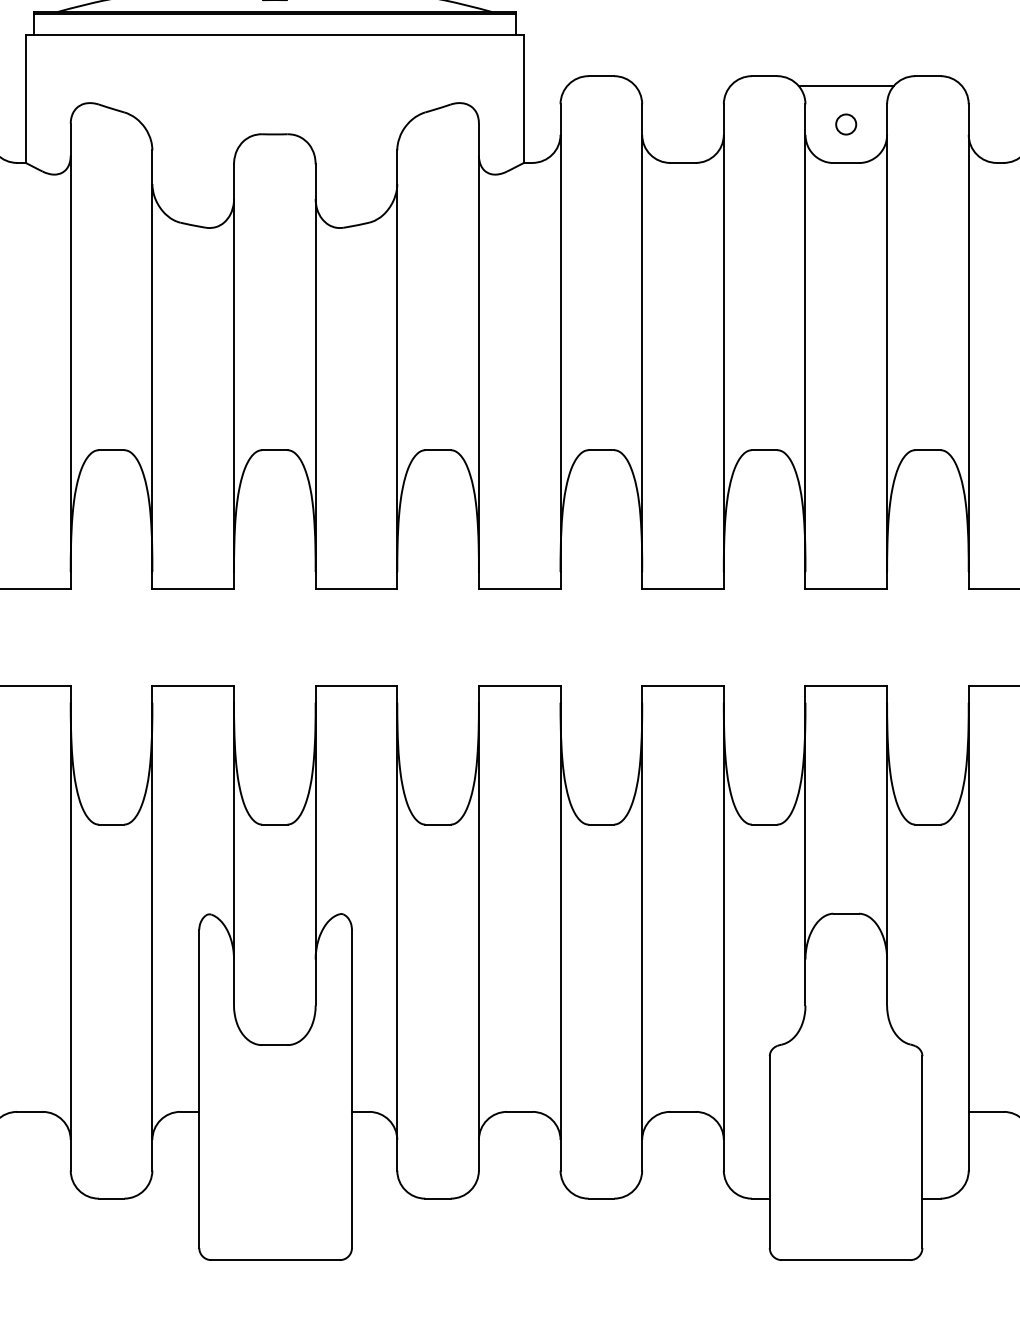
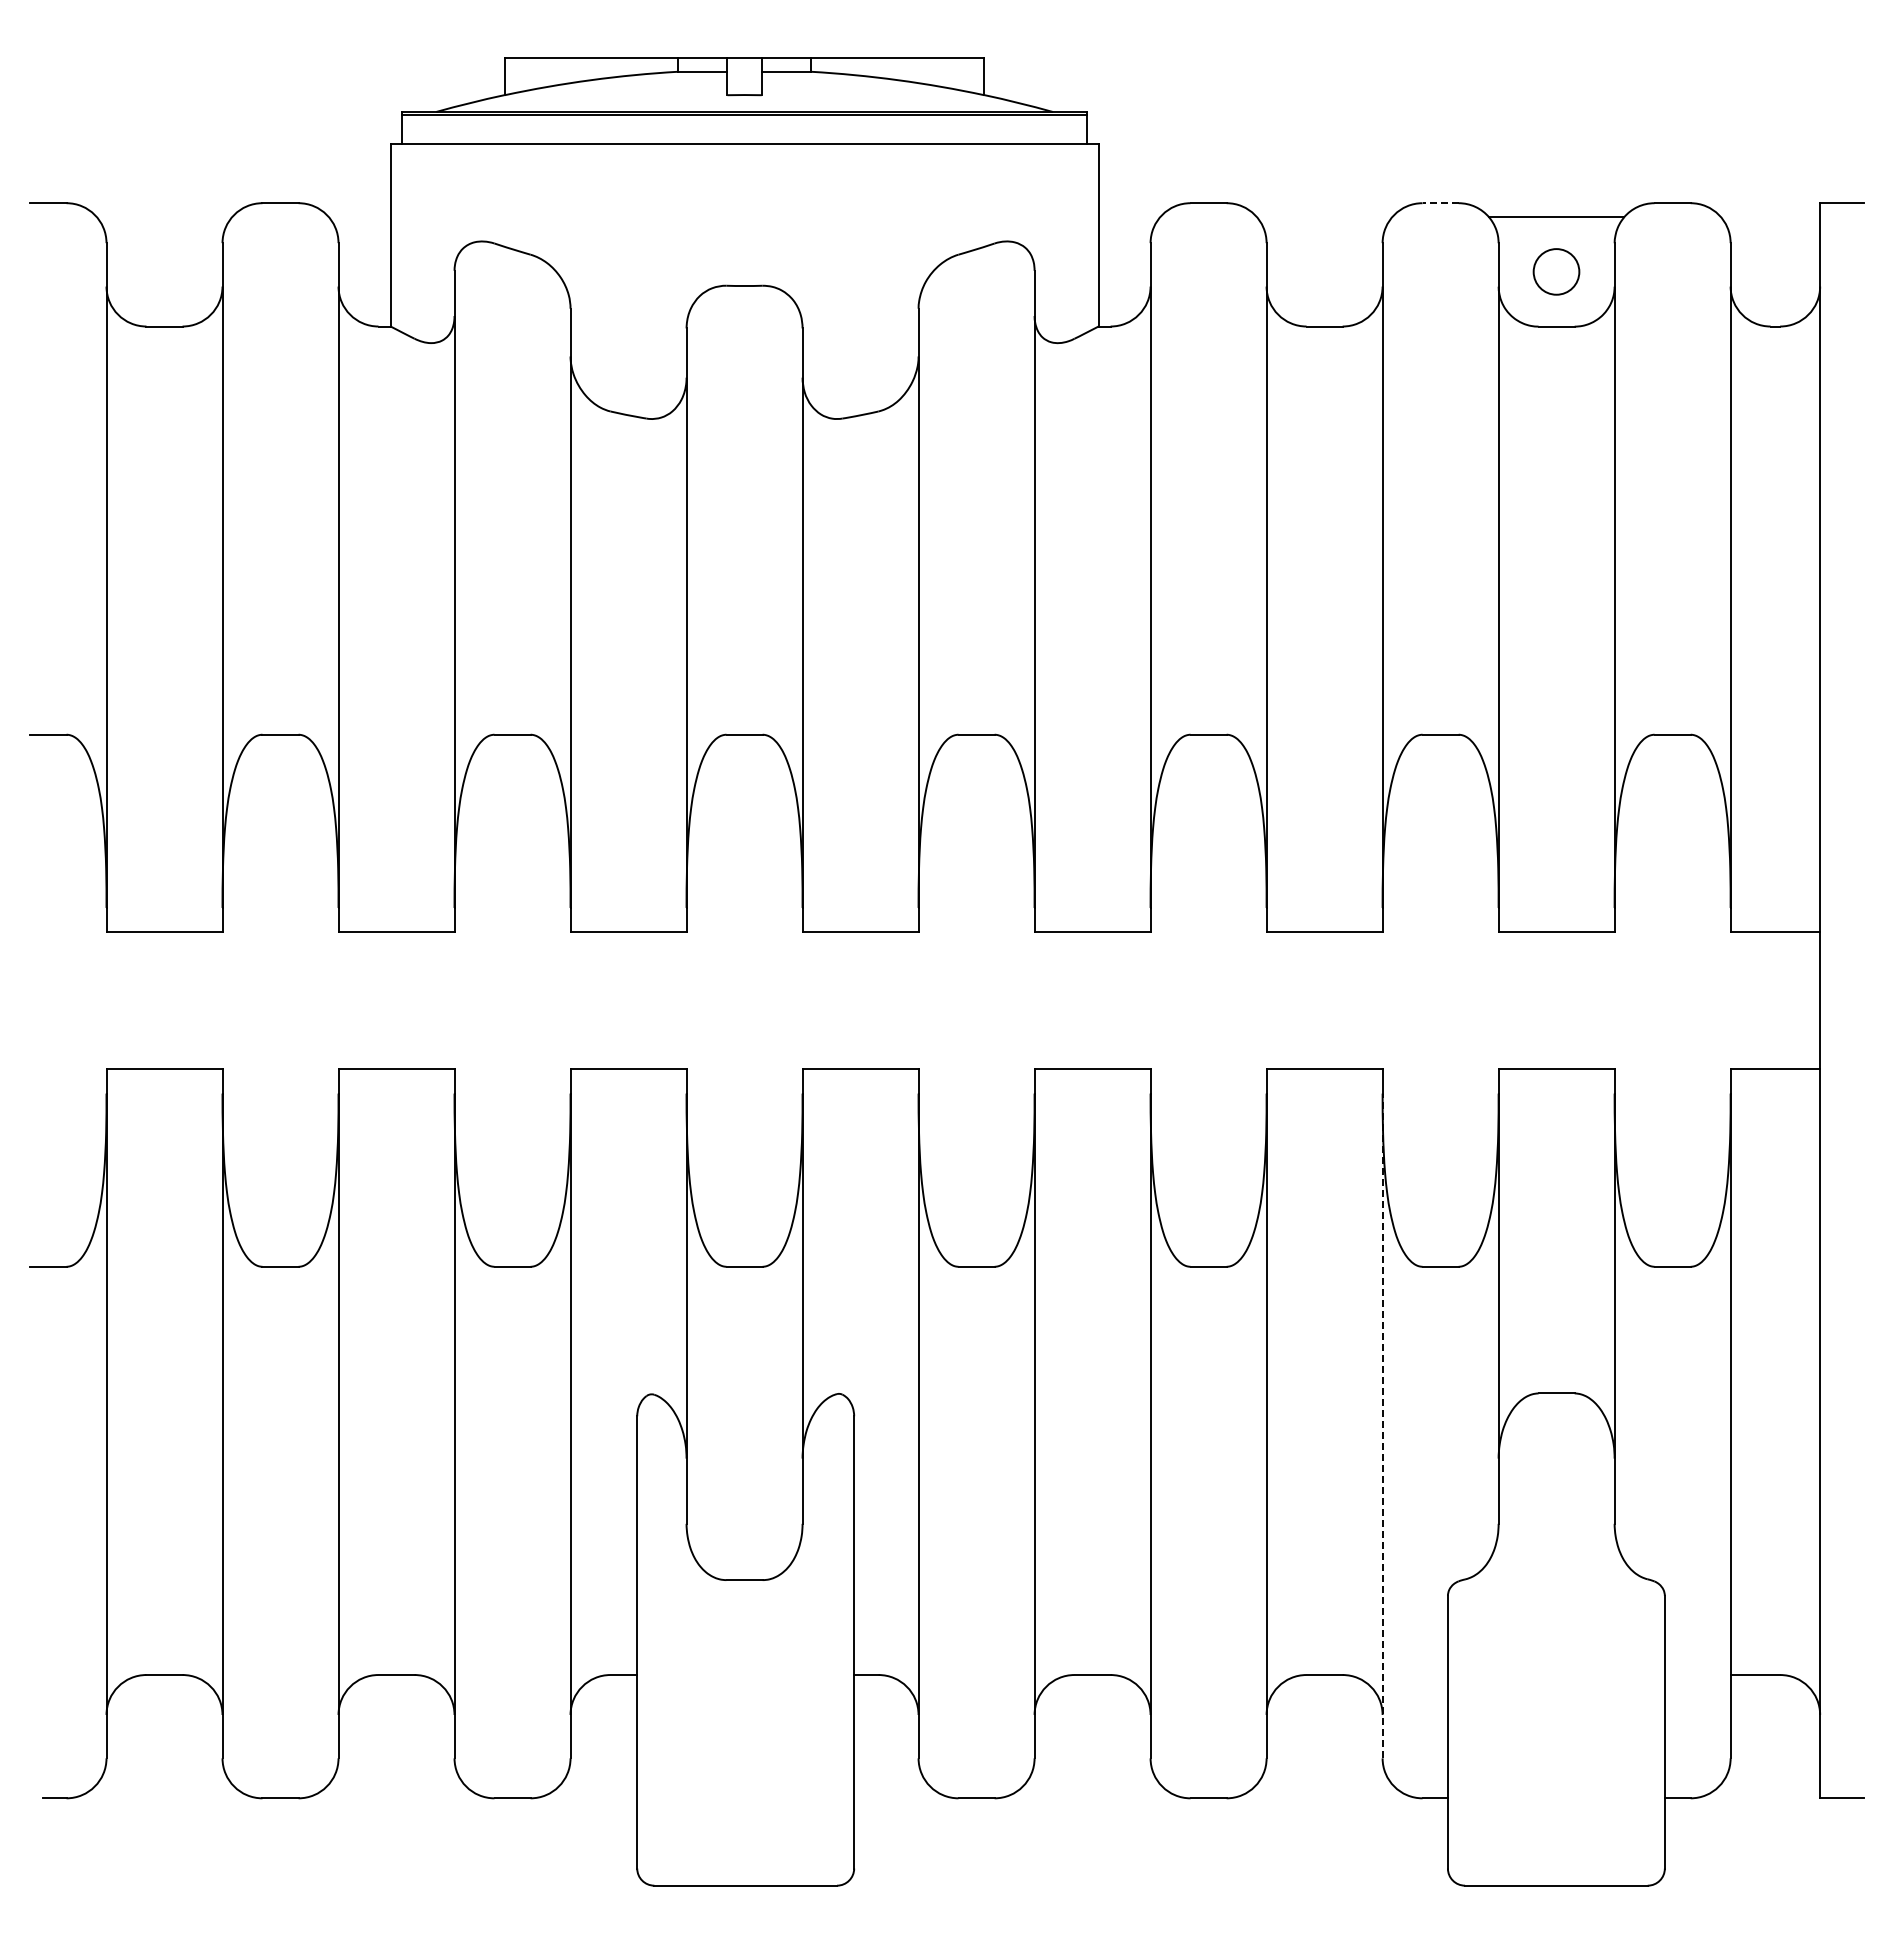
line: (764, 76) -> (1440, 203), solid -> dashed
circle: (846, 124) -> (1556, 271), size x1.6
line: (723, 936) -> (1382, 1425), solid -> dashed

